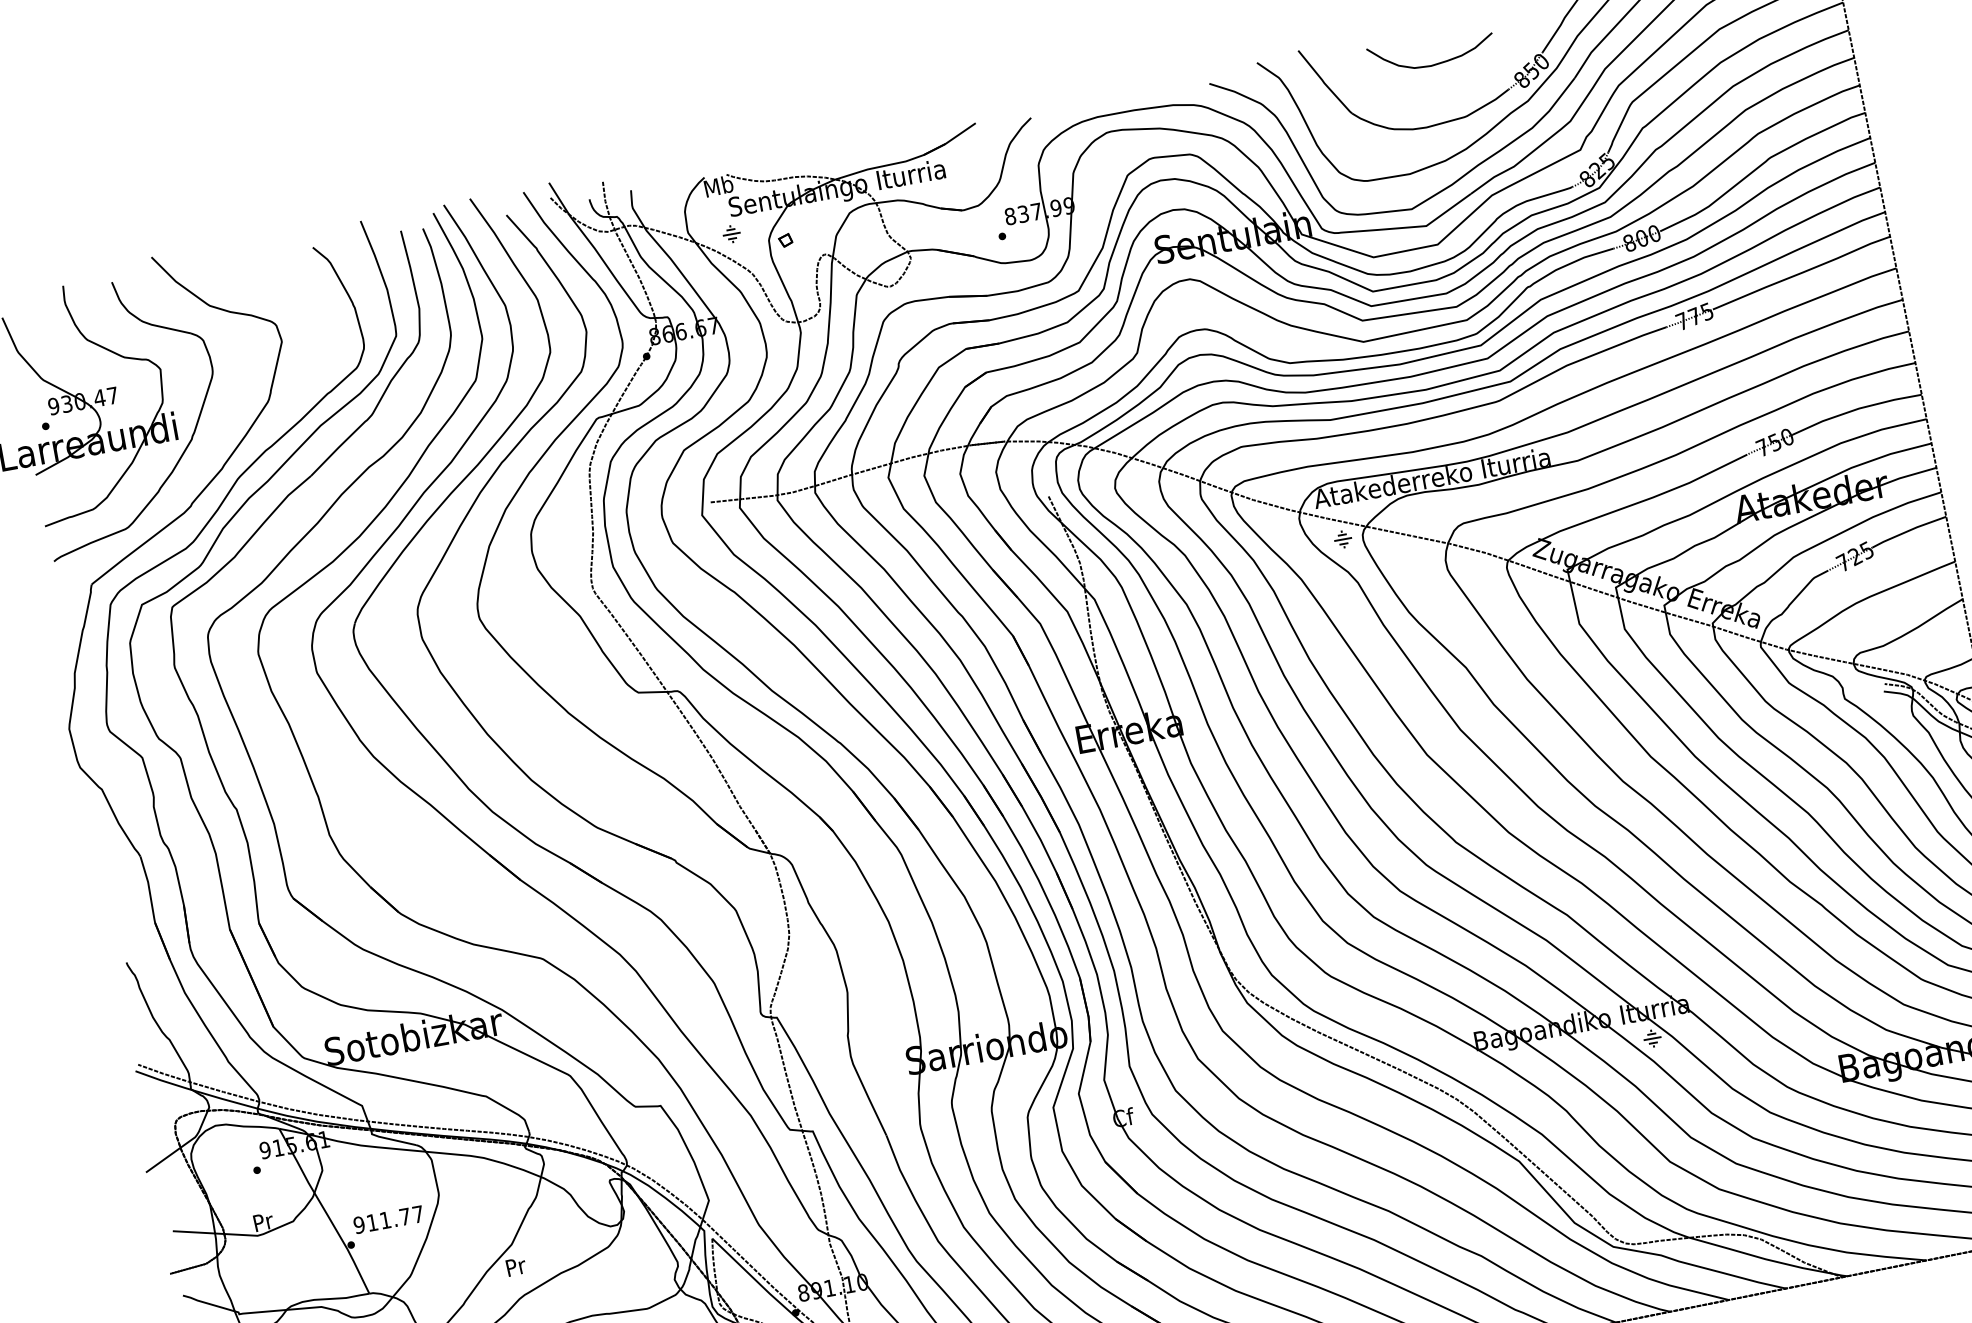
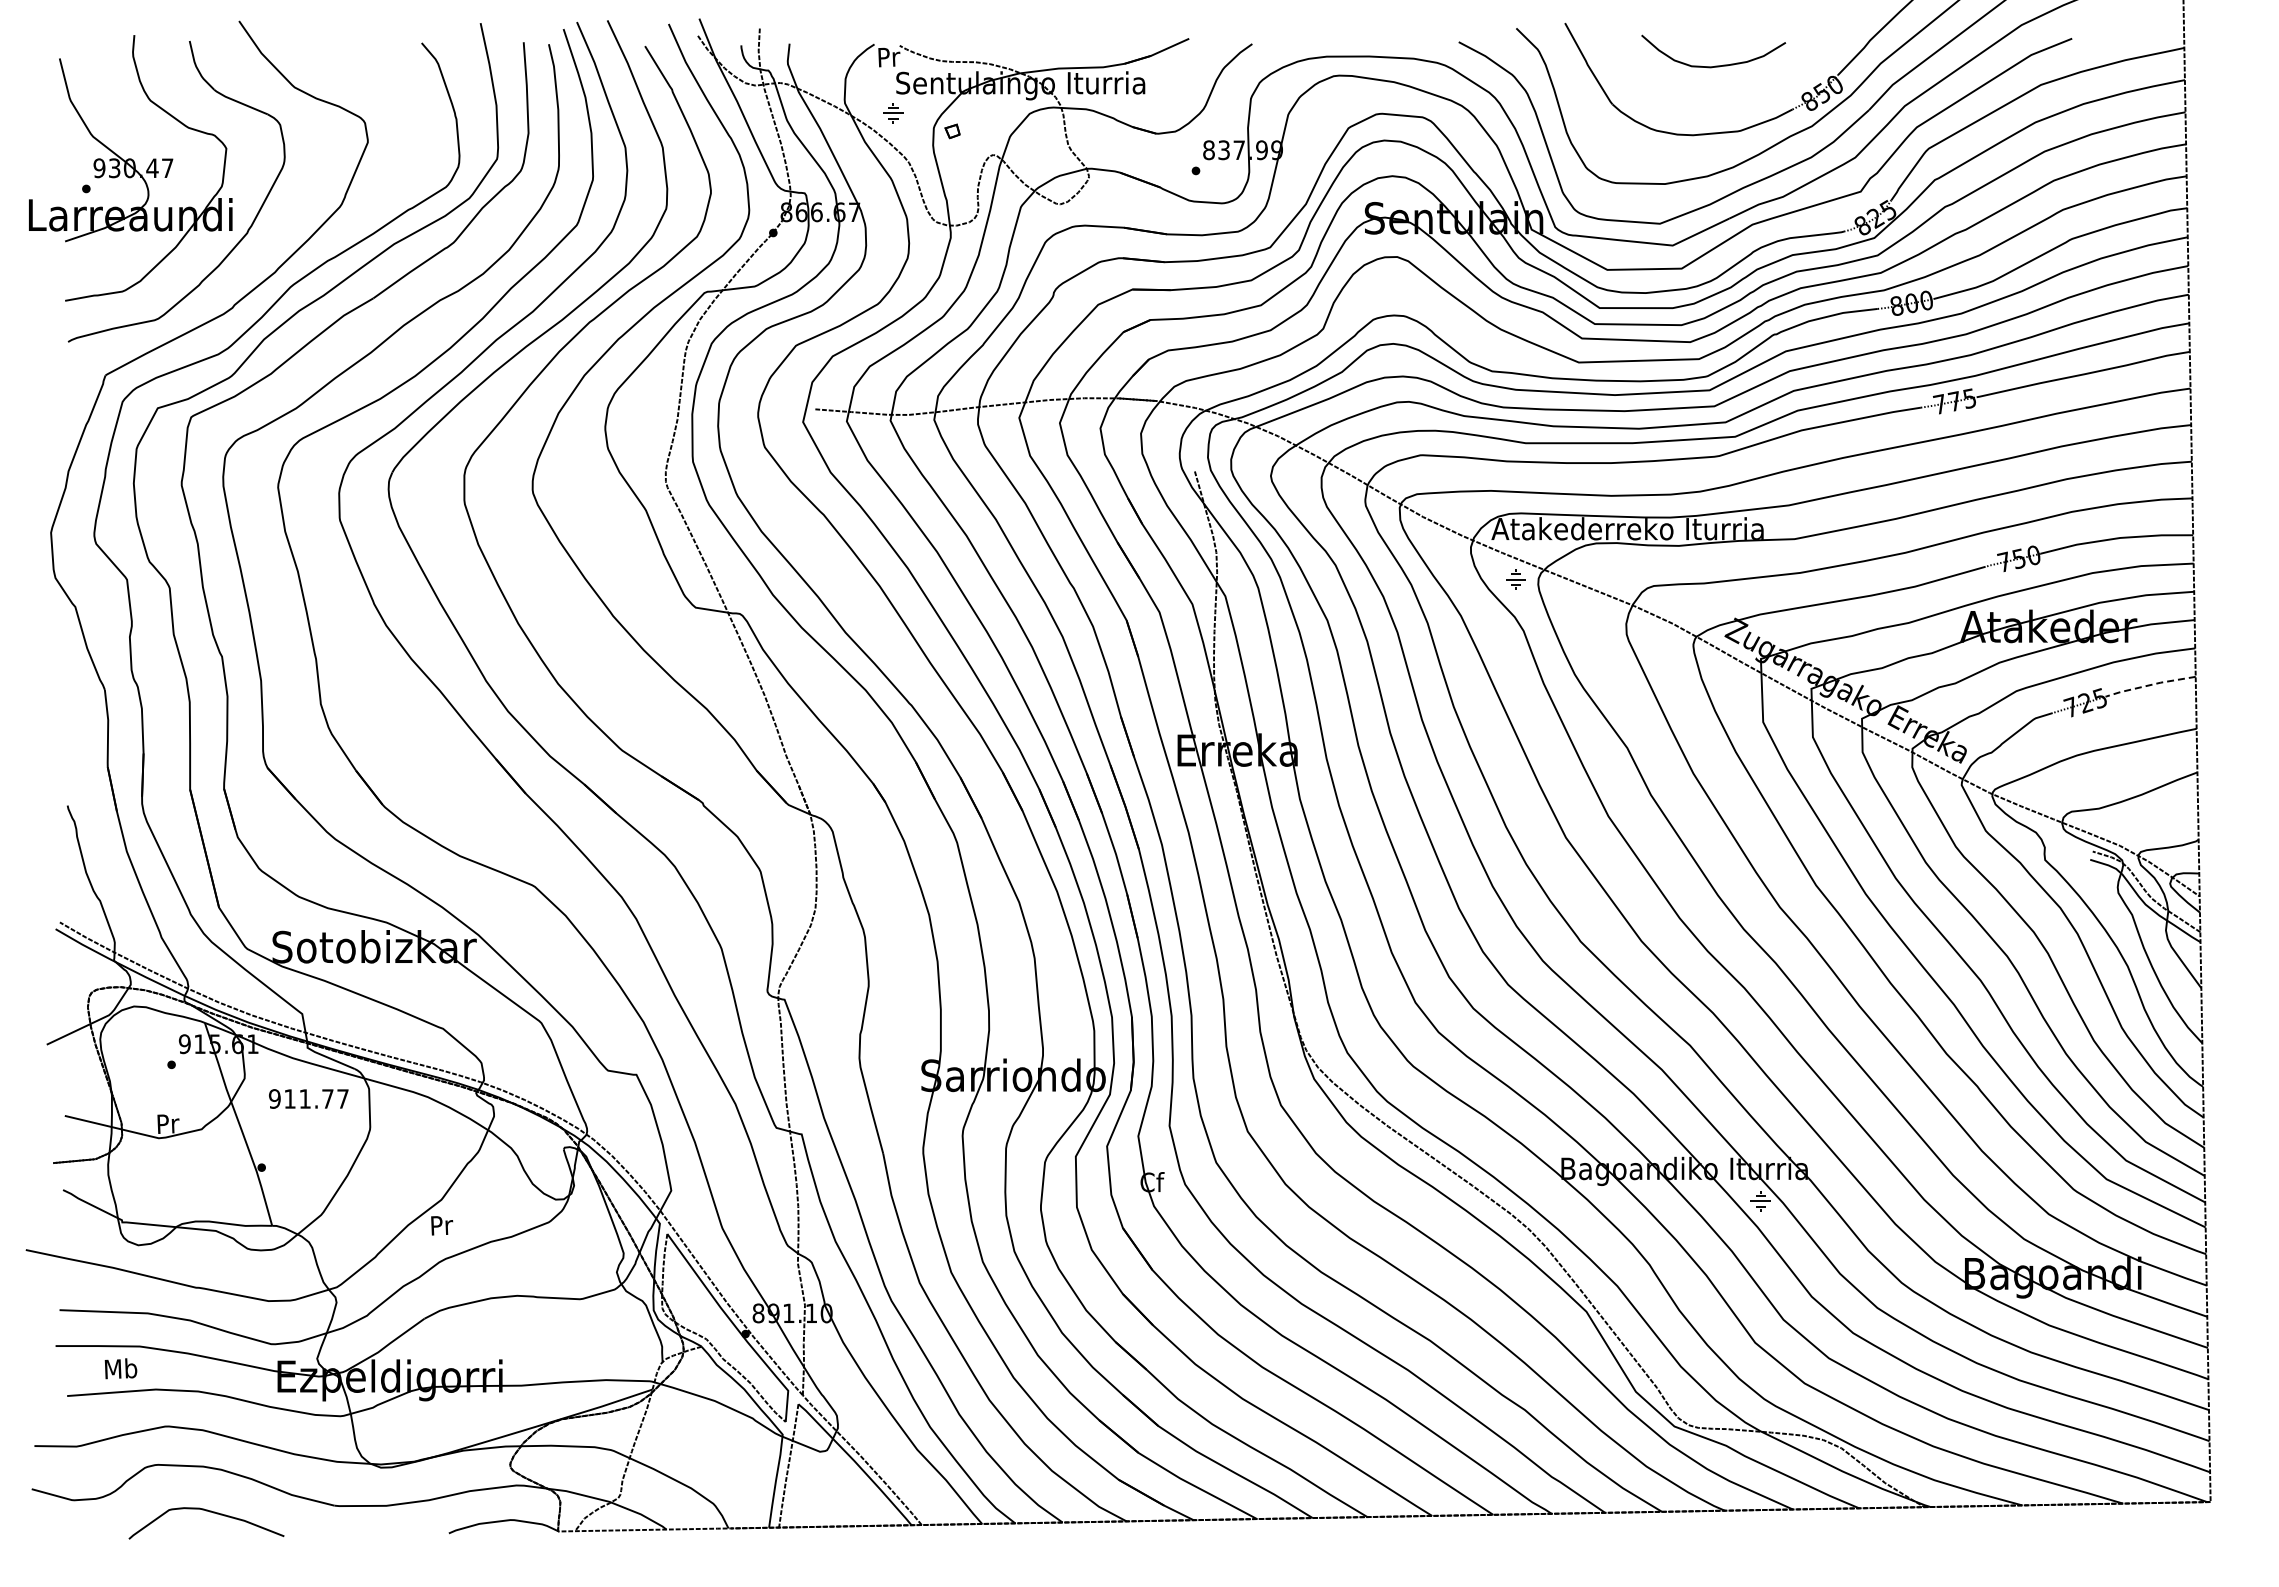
text: (718, 185) -> (888, 56), Mb -> Pr
line: (1908, 531) -> (2150, 685), solid -> dashed
text: (388, 1219) -> (308, 1098), moved

